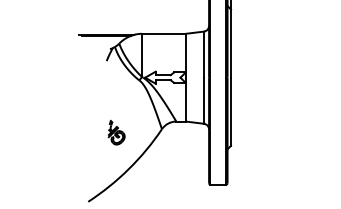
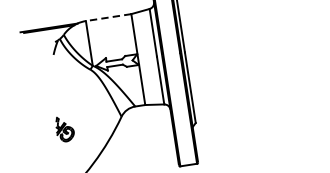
line: (164, 33) -> (109, 17), solid -> dashed
part: (116, 132) -> (64, 128), moved

